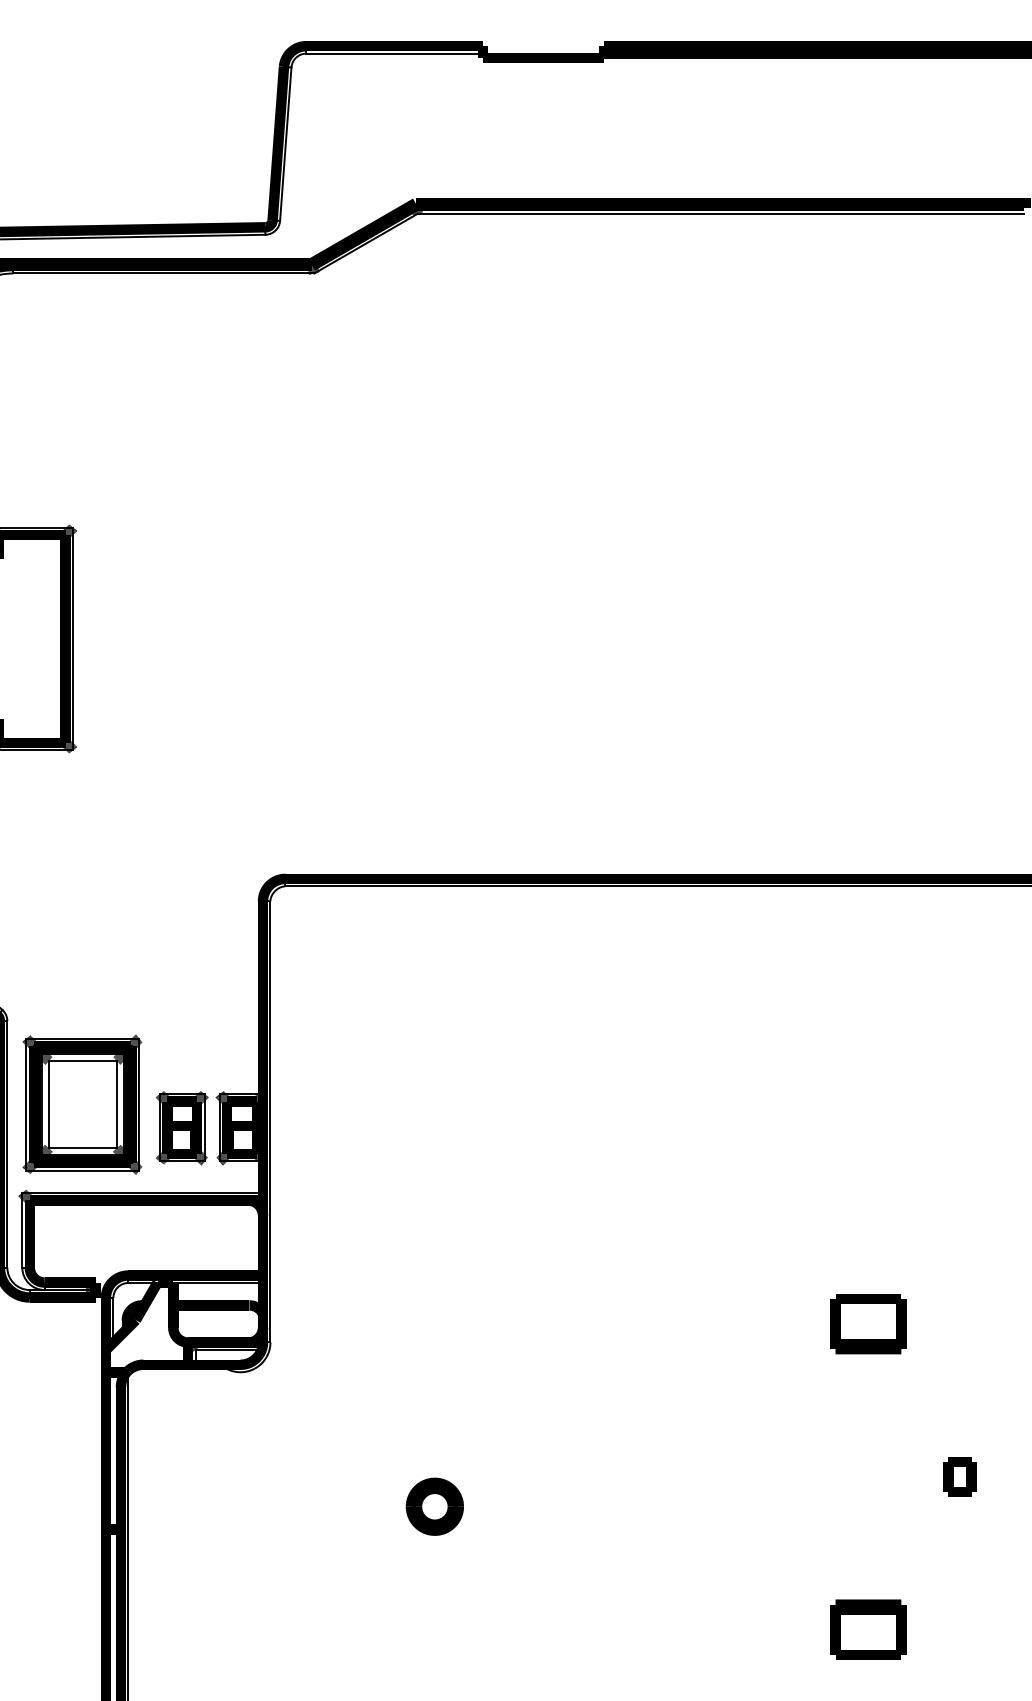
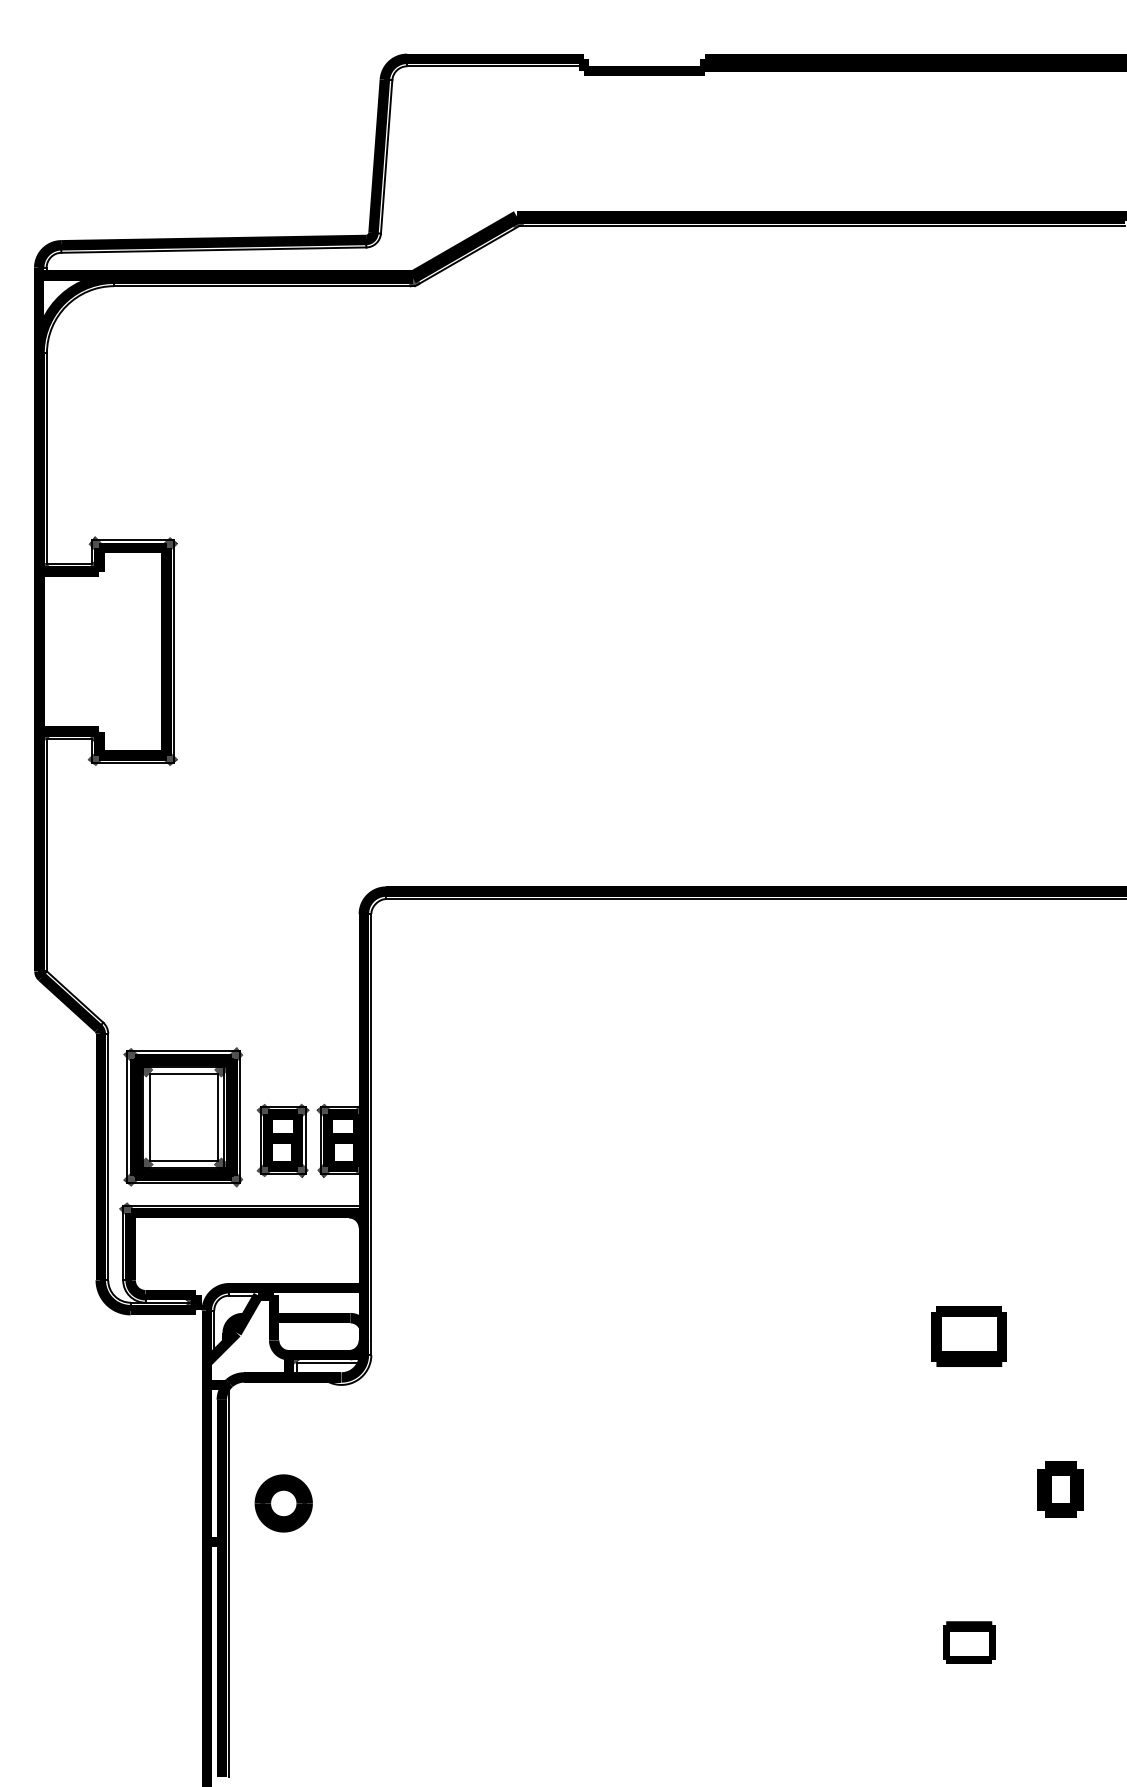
line: (217, 1282) -> (318, 1295), removed
part: (959, 1476) -> (1060, 1489), size x1.4
part: (434, 1506) -> (283, 1503), moved
part: (867, 1629) -> (968, 1642), size x0.7

